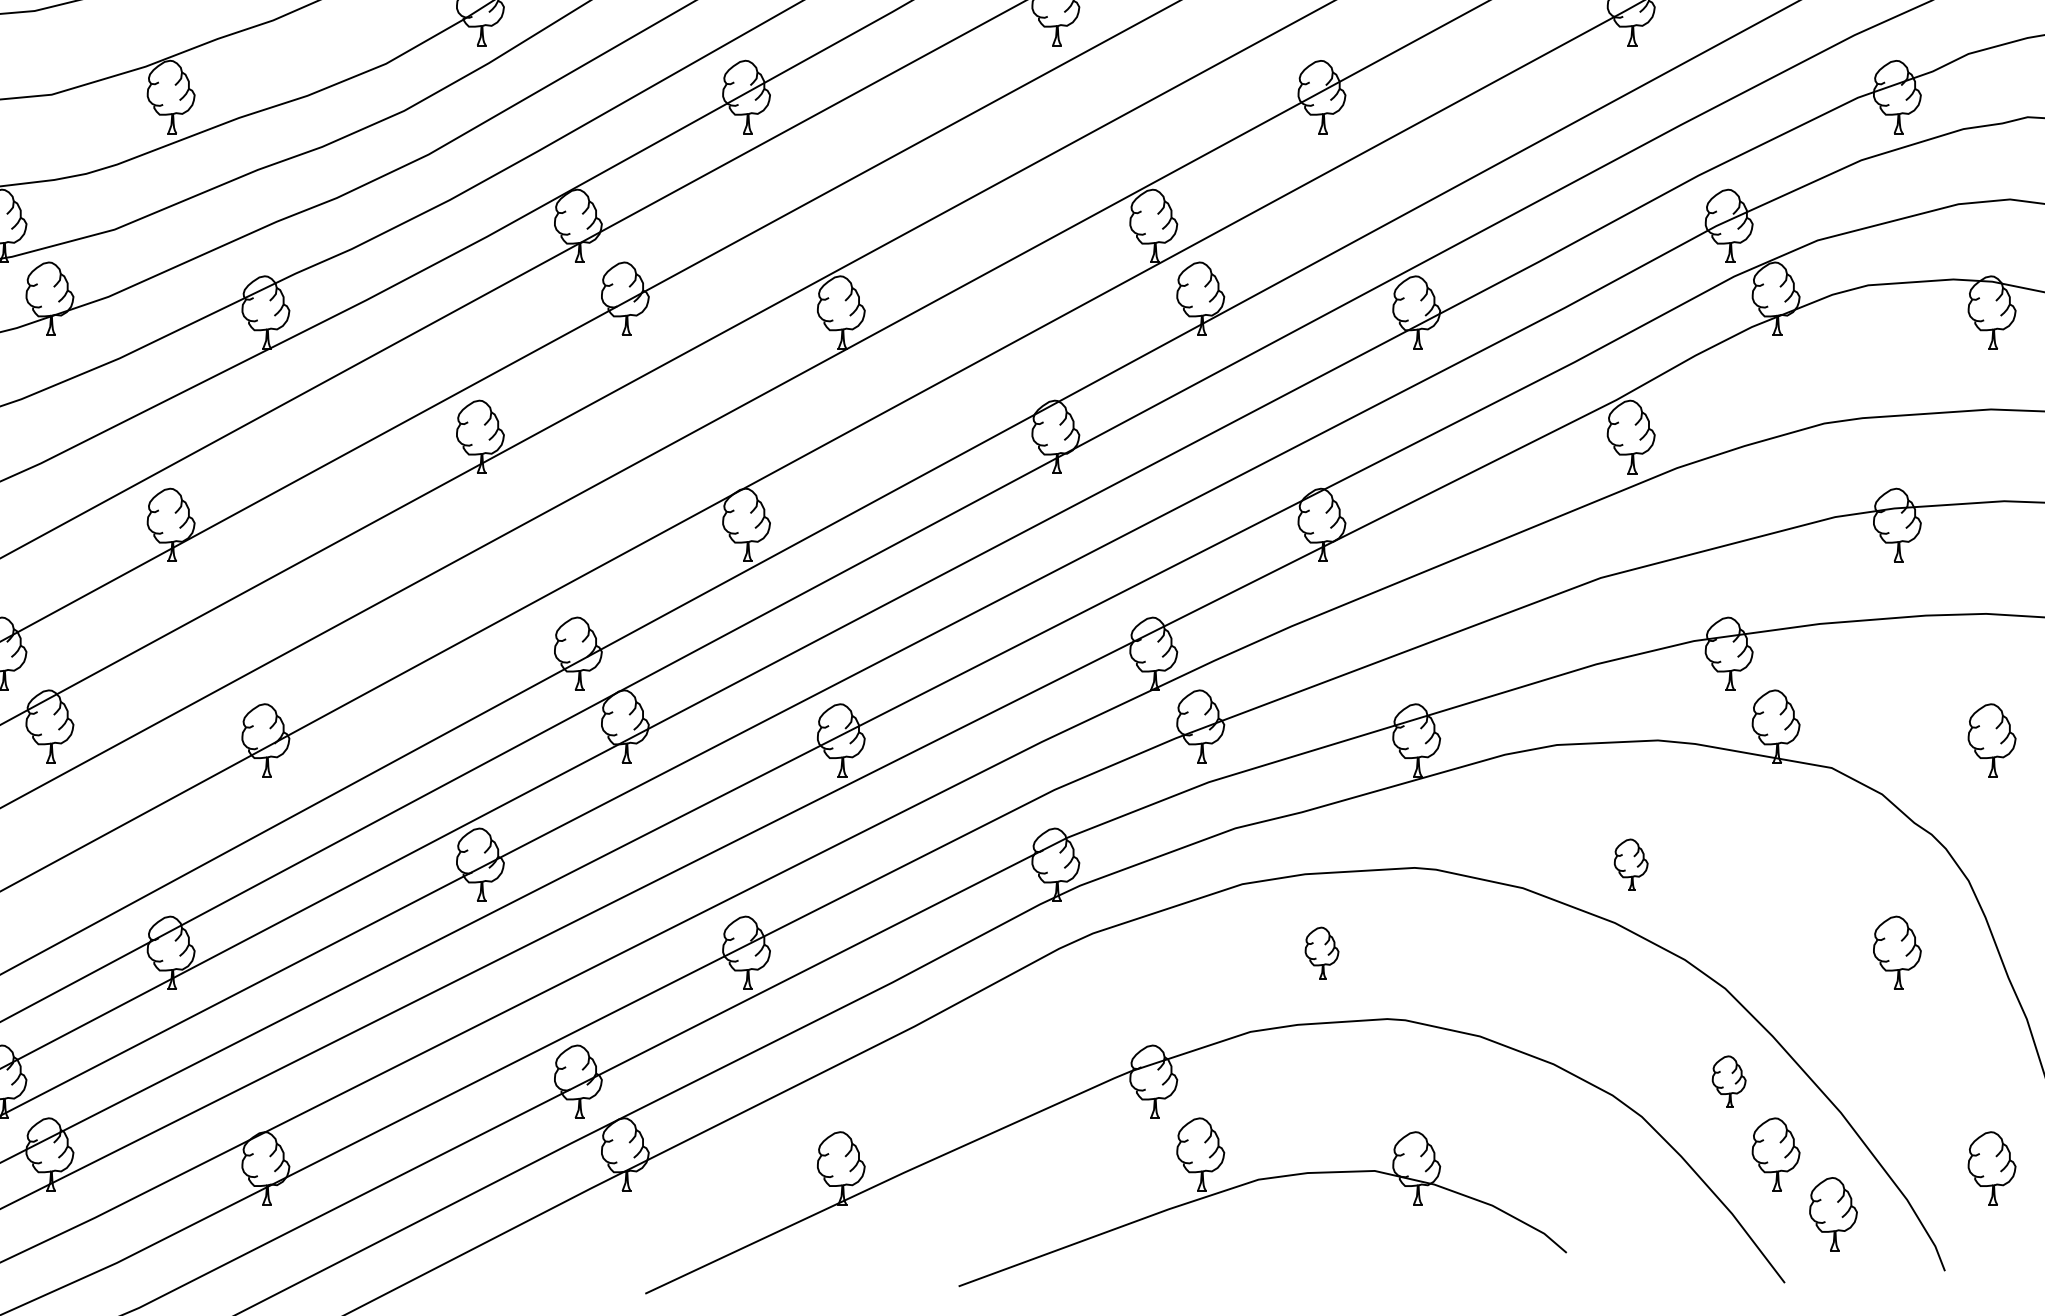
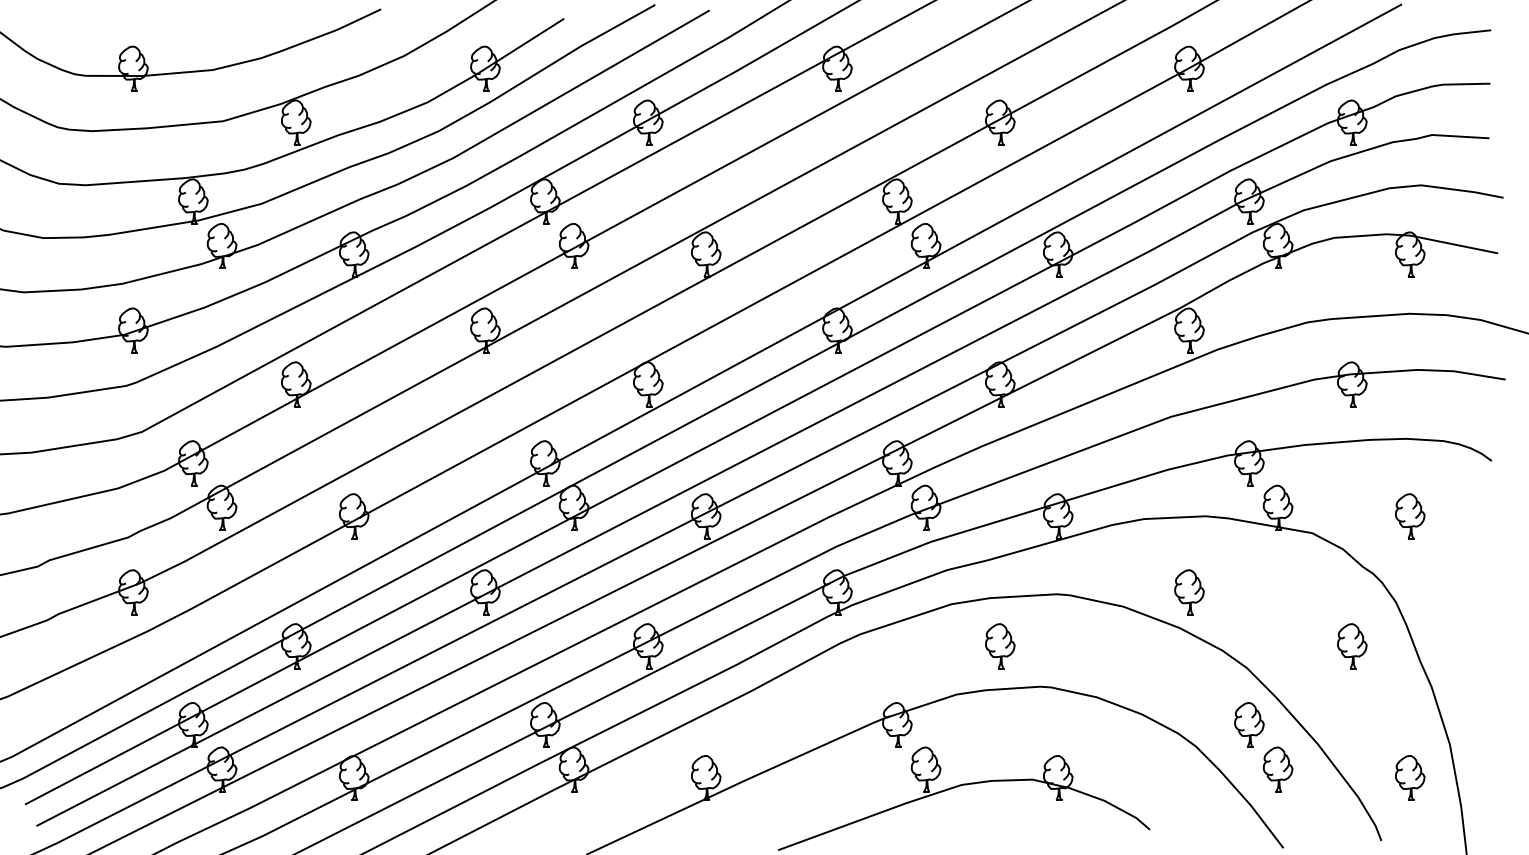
part: (1631, 865) -> (1189, 592), size x1.43
part: (1322, 953) -> (1000, 646), size x1.43
part: (1729, 1080) -> (1249, 724), size x1.43
part: (1833, 1213) -> (1313, 805), removed

